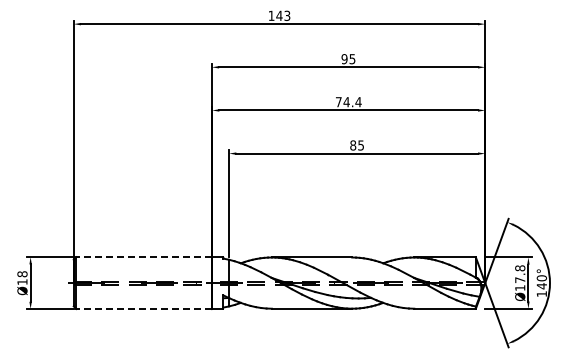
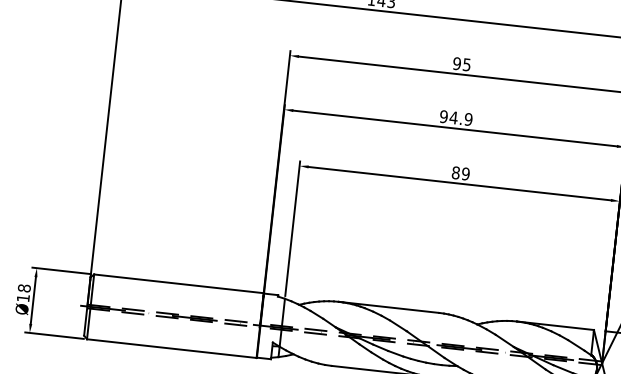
text: (348, 102) -> (455, 118), 74.4 -> 94.9
text: (361, 145) -> (466, 174), 85 -> 89
line: (144, 257) -> (179, 284), dashed -> solid
line: (144, 309) -> (172, 349), dashed -> solid

